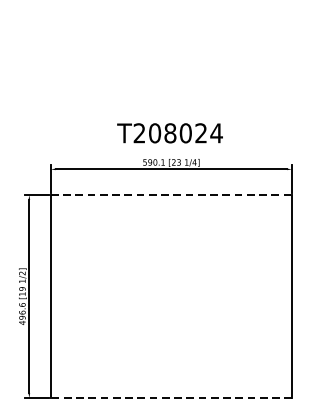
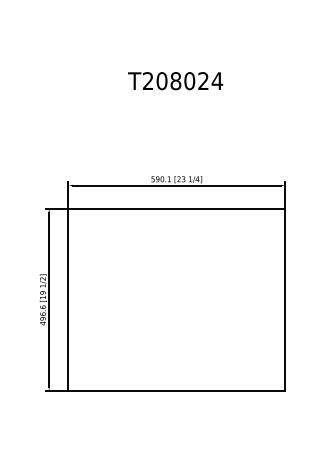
text: (169, 133) -> (175, 81), moved
line: (172, 194) -> (177, 208), dashed -> solid
line: (171, 397) -> (176, 390), dashed -> solid

